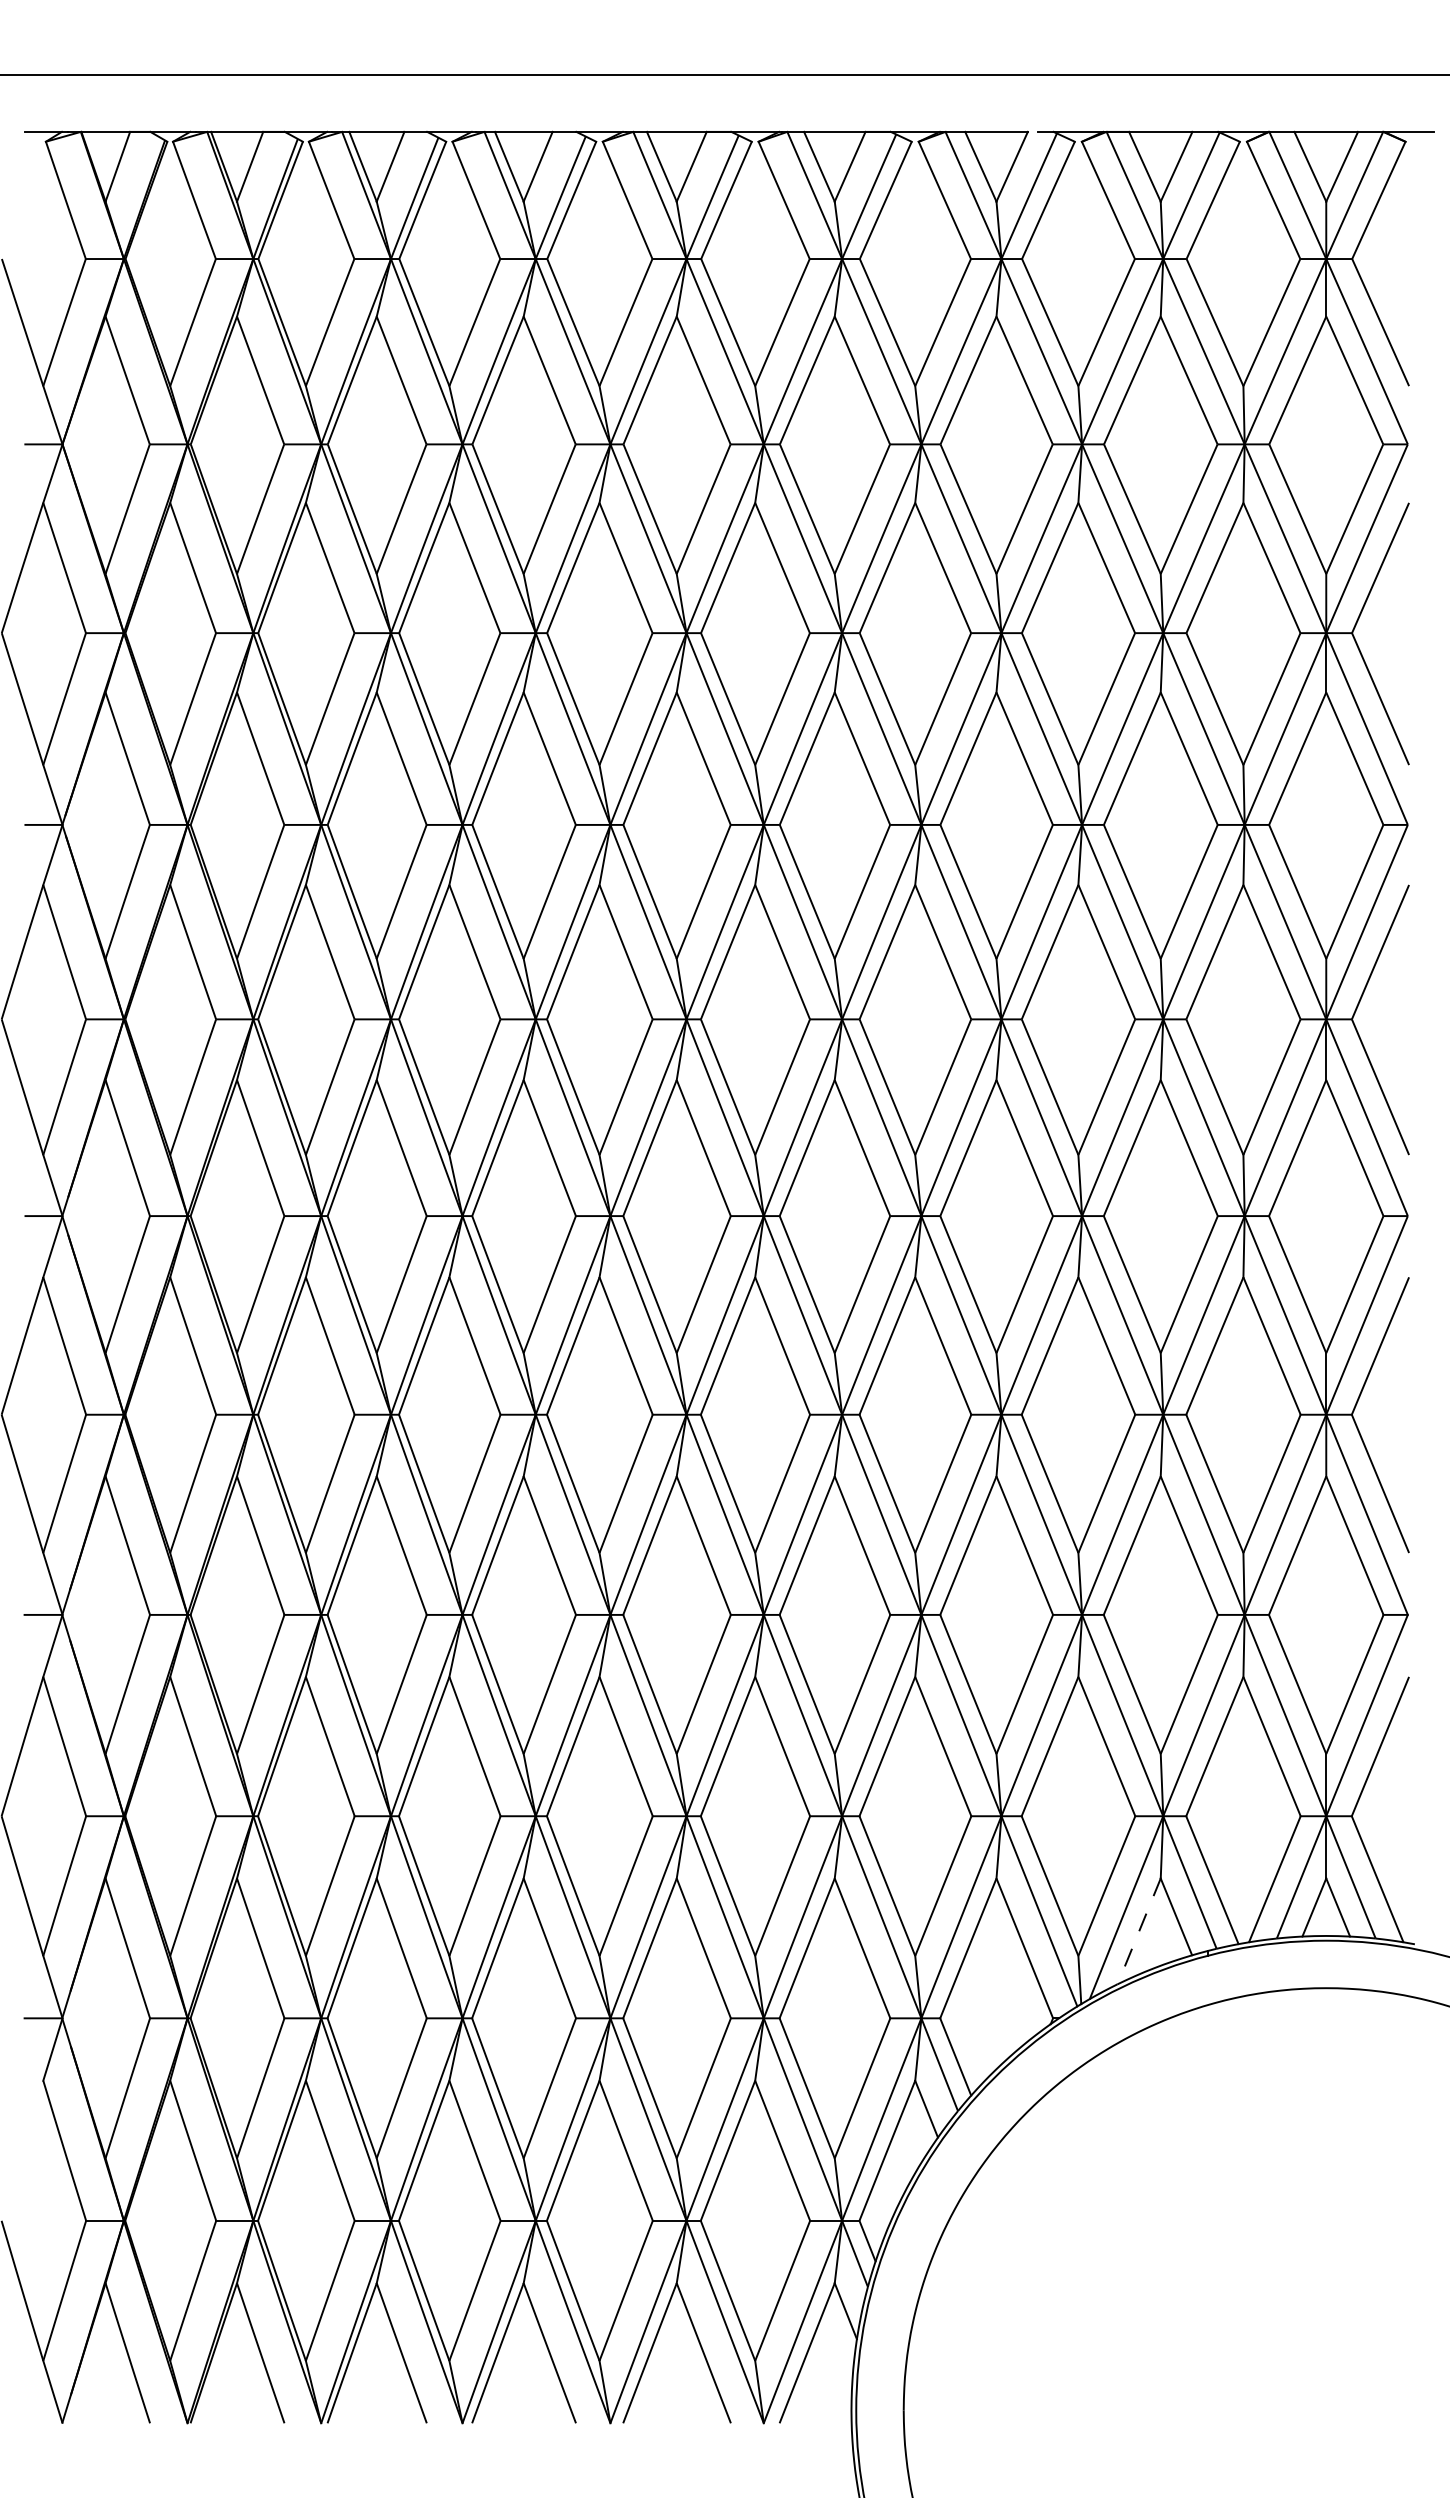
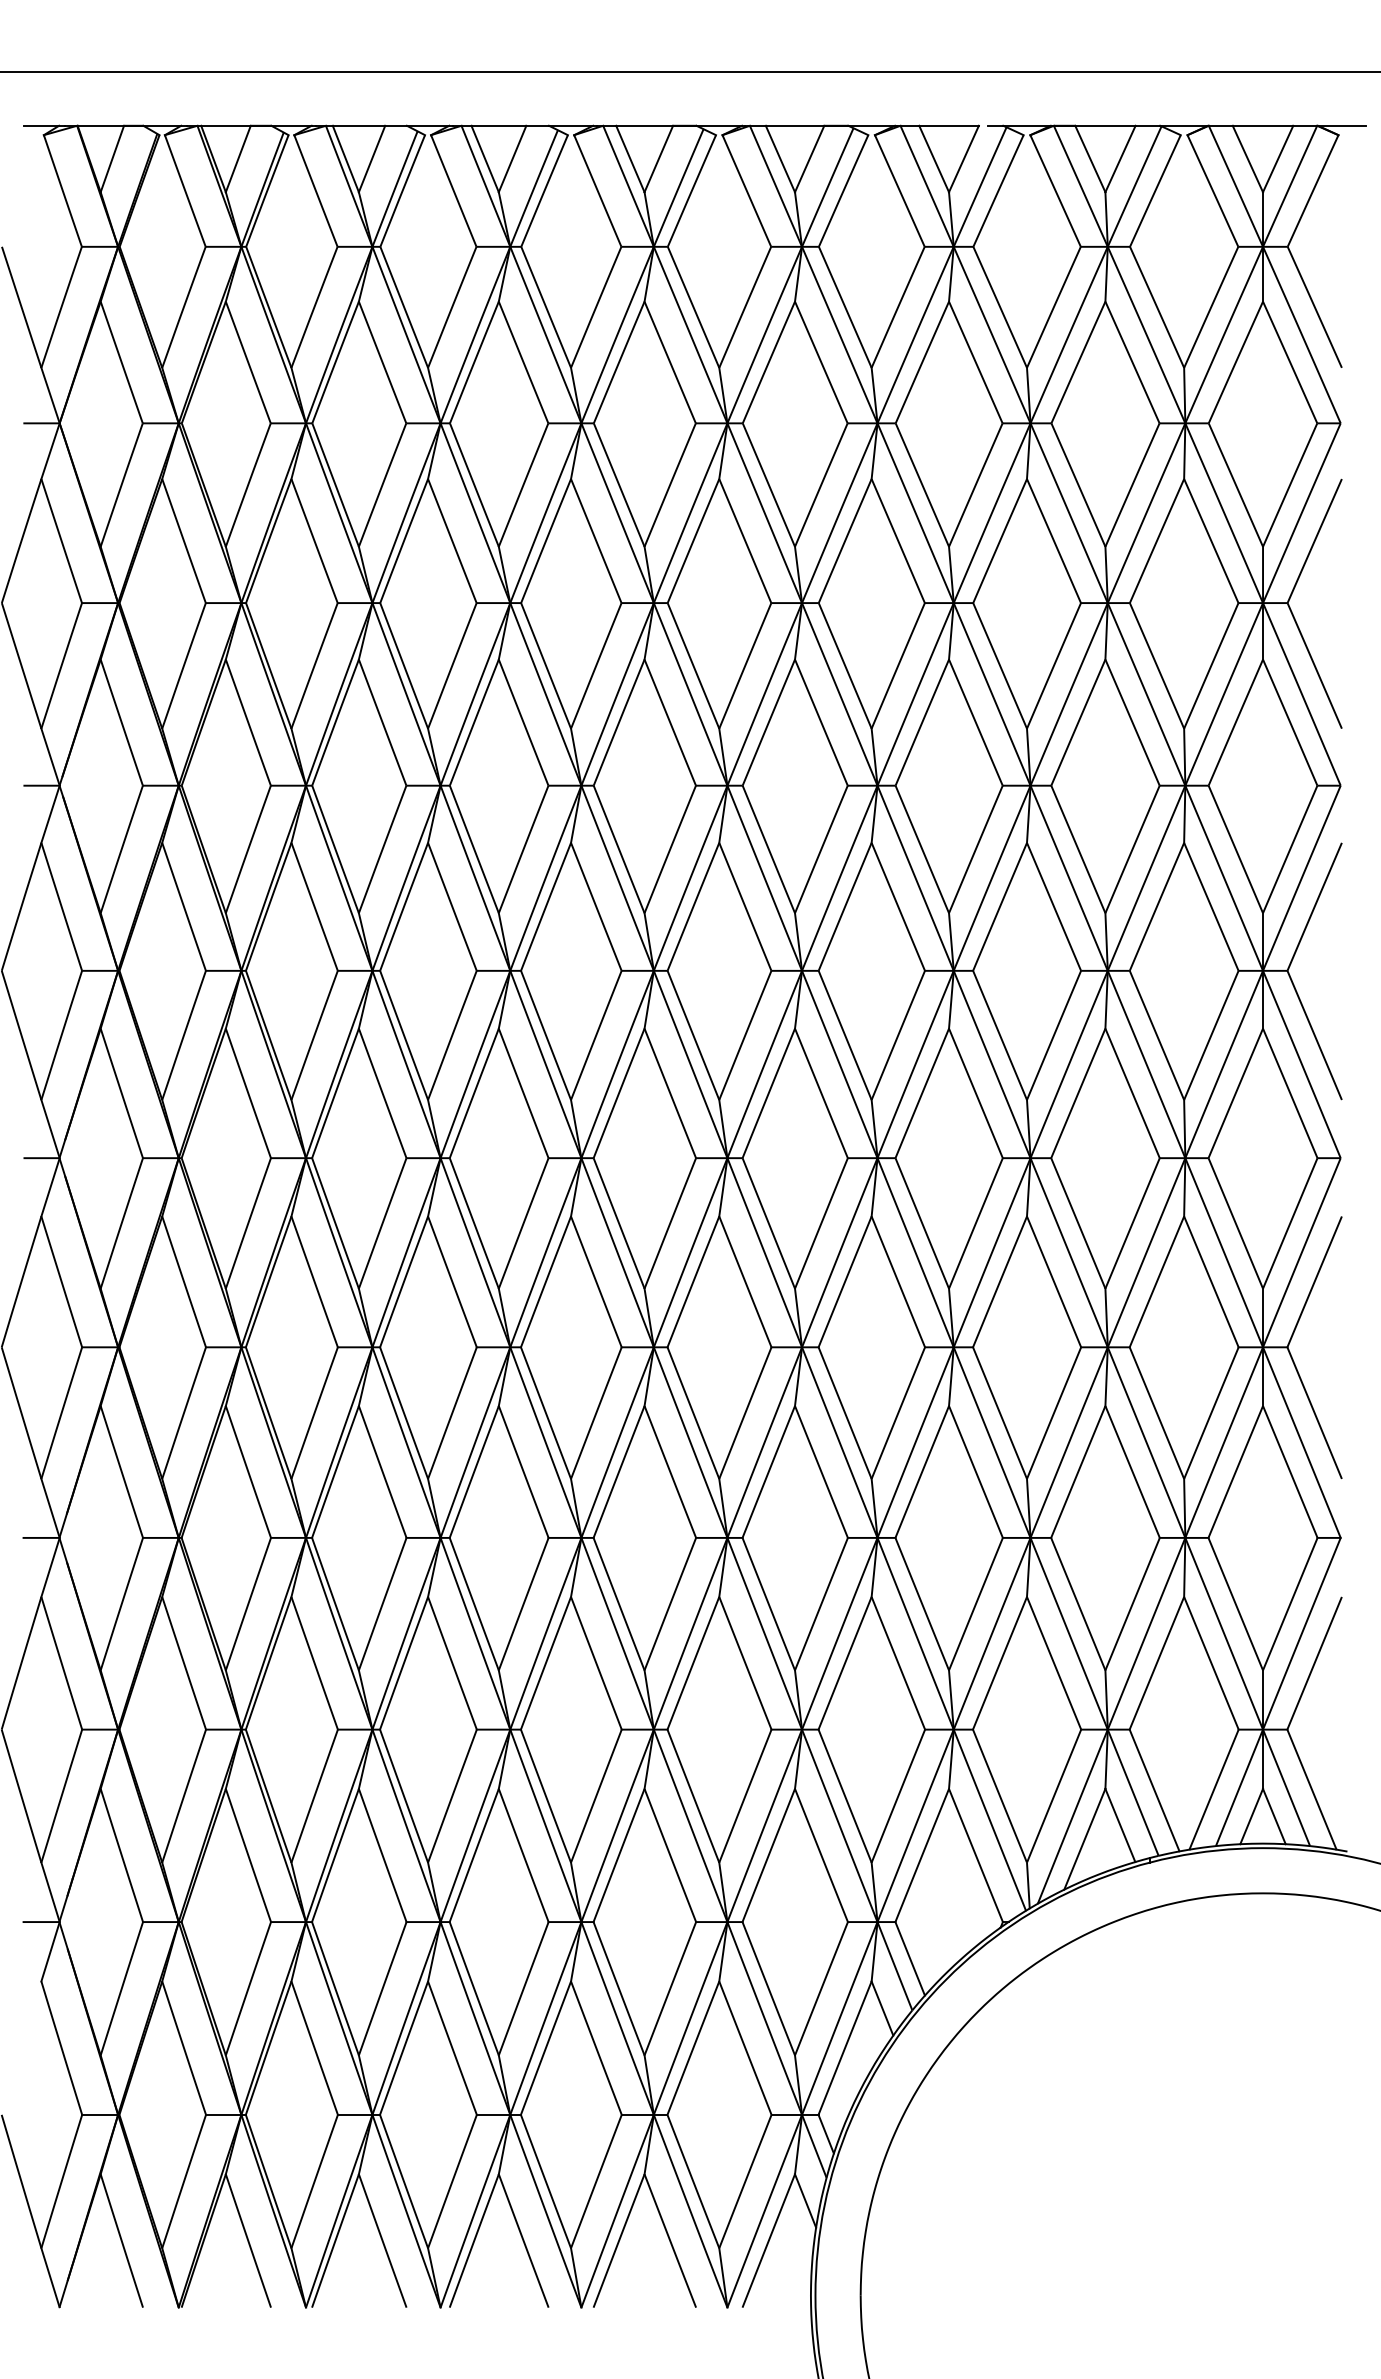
line: (1138, 1931) -> (1084, 1839), dashed -> solid

